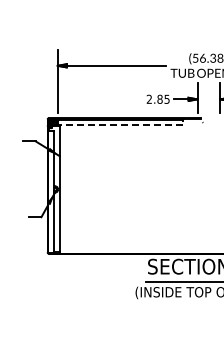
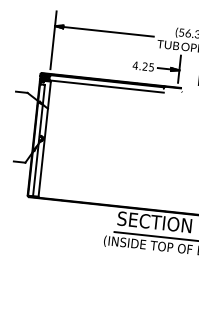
text: (154, 98) -> (140, 65), 2.85 -> 4.25
line: (120, 125) -> (106, 86), dashed -> solid

